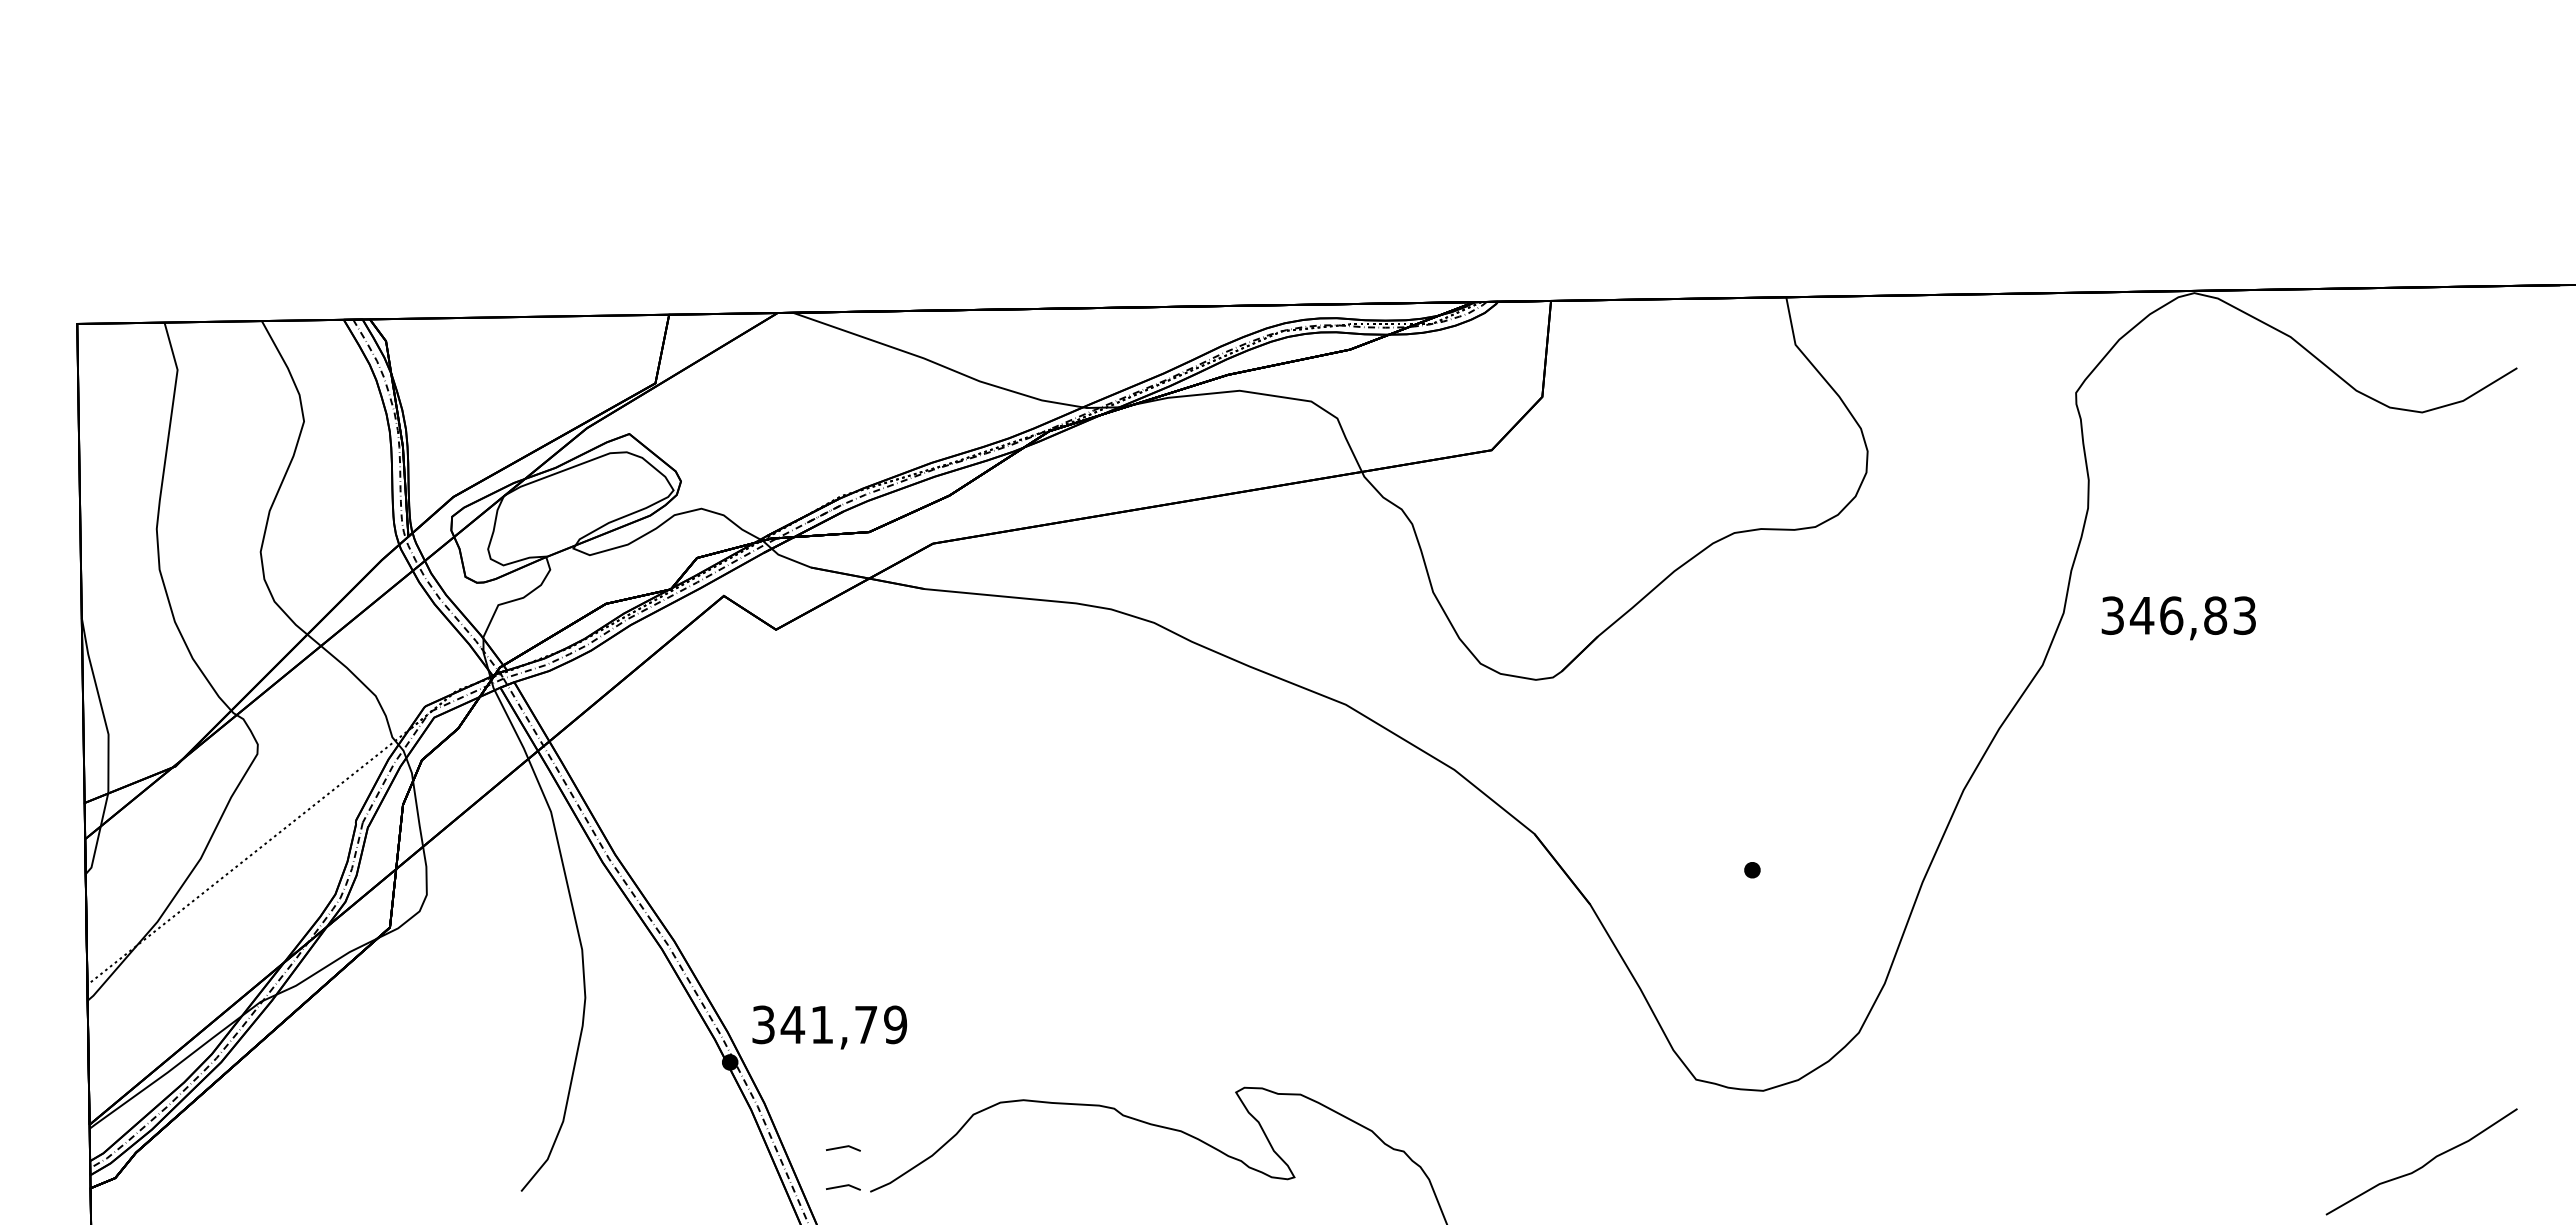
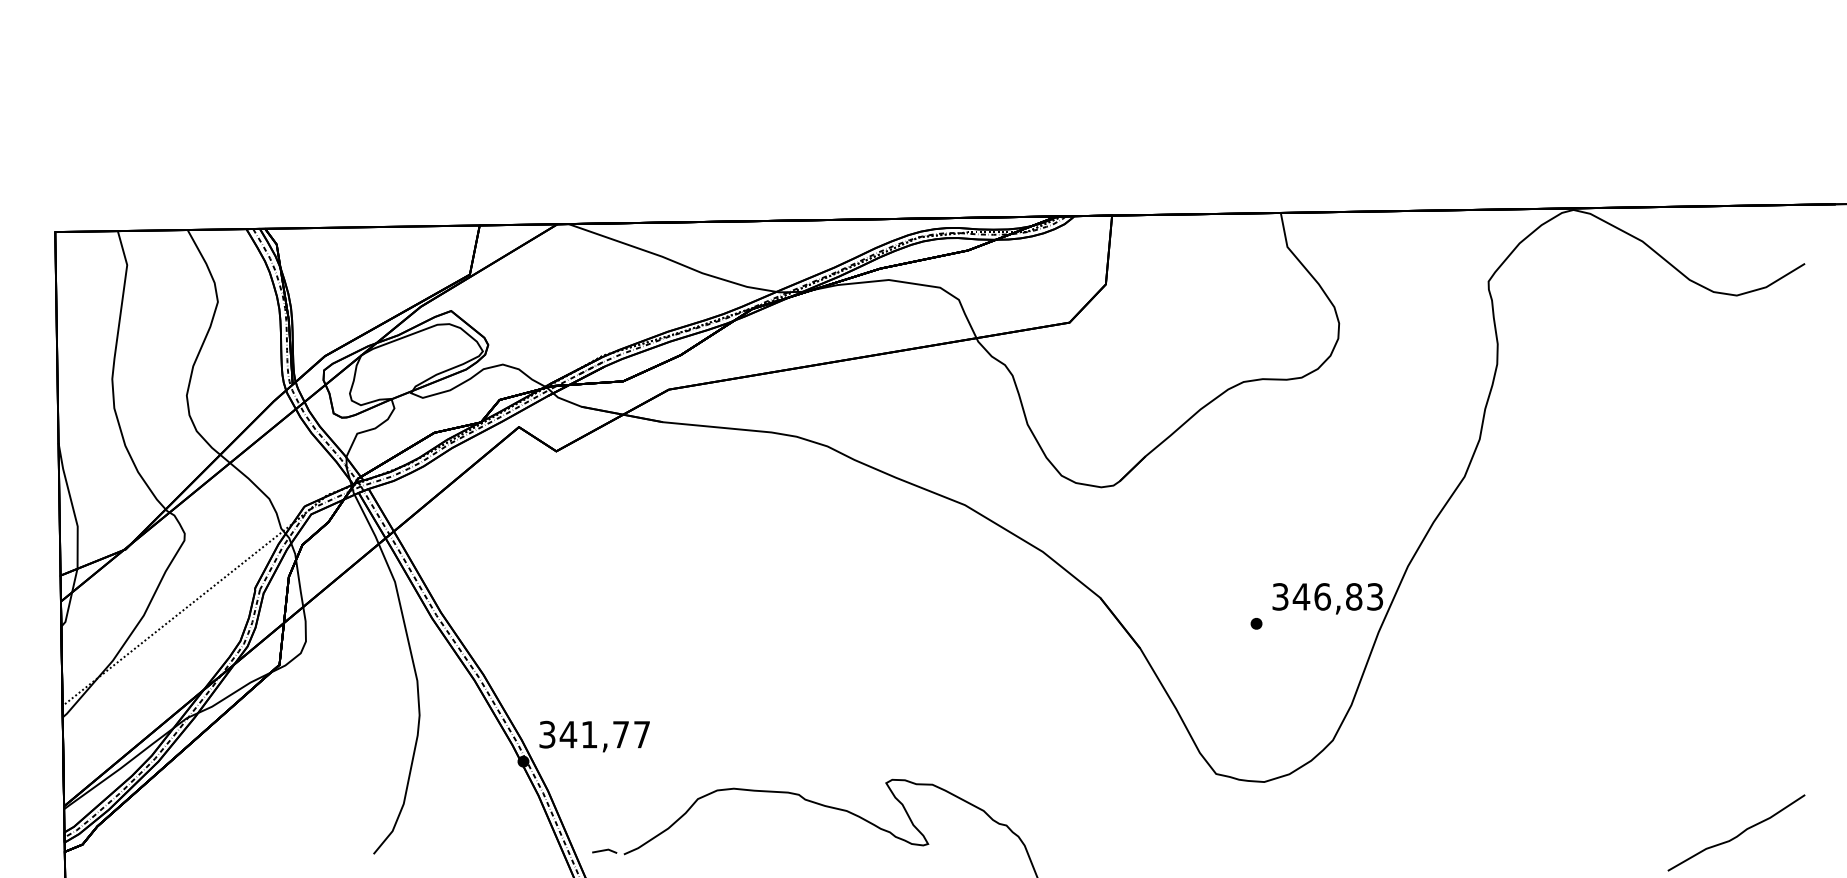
text: (2178, 618) -> (1327, 598), moved
text: (895, 1024) -> (642, 734), 341,79 -> 341,77
line: (843, 1147) -> (604, 822), removed

